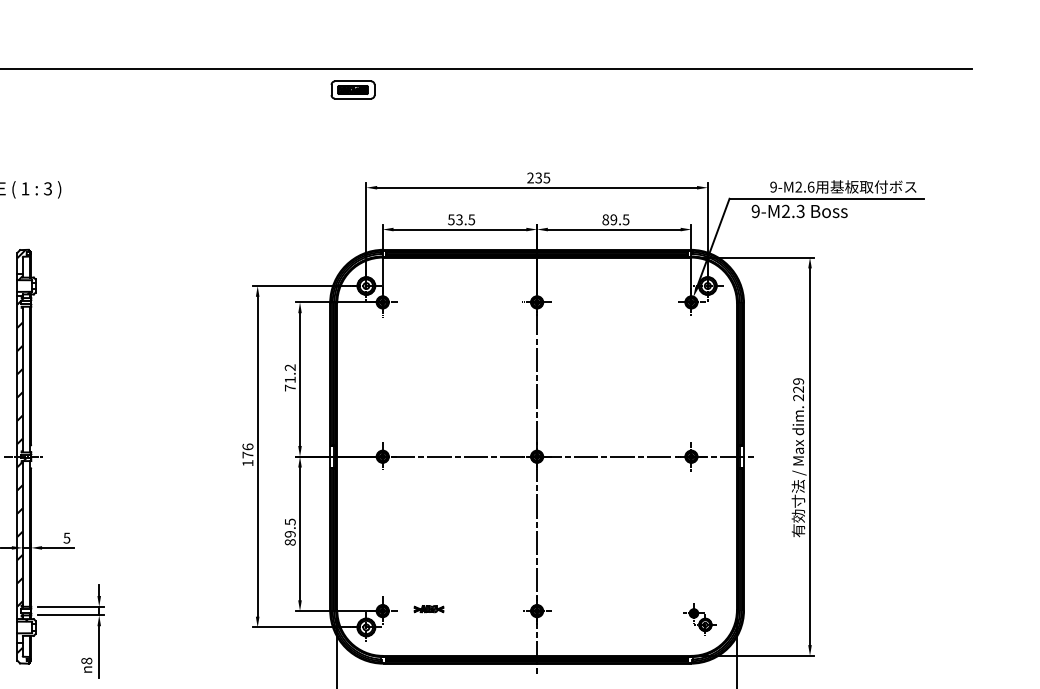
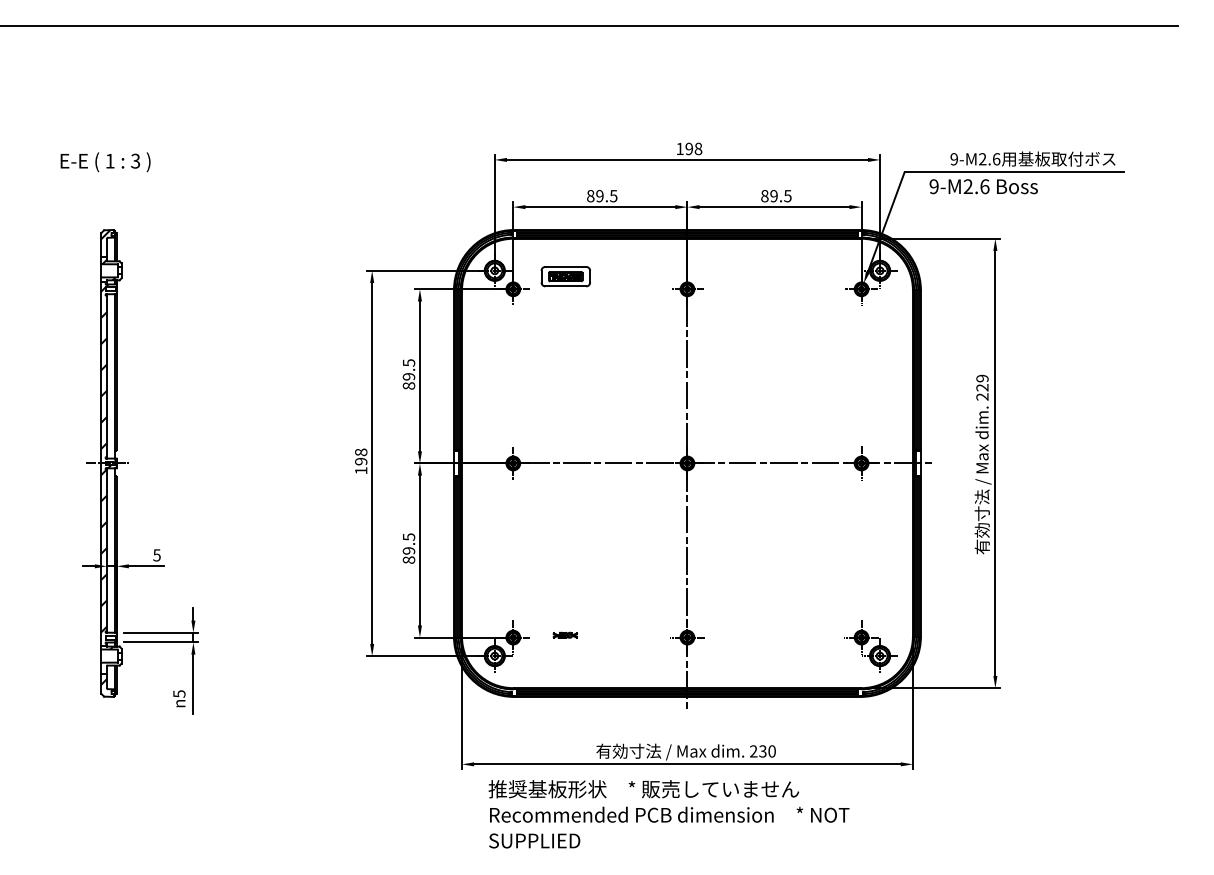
part: (352, 89) -> (565, 276), moved
text: (538, 177) -> (689, 148), 235 -> 198
text: (800, 211) -> (984, 186), 9-M2.3 -> 9-M2.6
text: (454, 220) -> (594, 196), 53.5 -> 89.5
text: (289, 377) -> (408, 374), 71.2 -> 89.5
text: (248, 450) -> (361, 456), 176 -> 198
part: (428, 608) -> (564, 634), size x0.71
part: (699, 618) -> (870, 646), size x1.43
text: (86, 660) -> (179, 693), n8 -> n5

